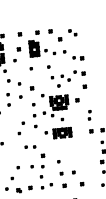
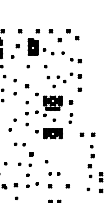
part: (72, 32) -> (72, 34), size x1.67
part: (89, 115) -> (70, 118), moved
part: (67, 172) -> (54, 173), size x0.71

